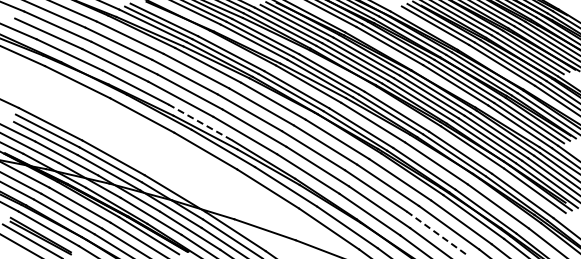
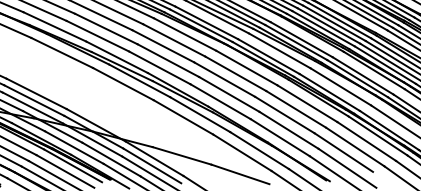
line: (200, 122) -> (117, 57), dashed -> solid
line: (437, 233) -> (344, 152), dashed -> solid

